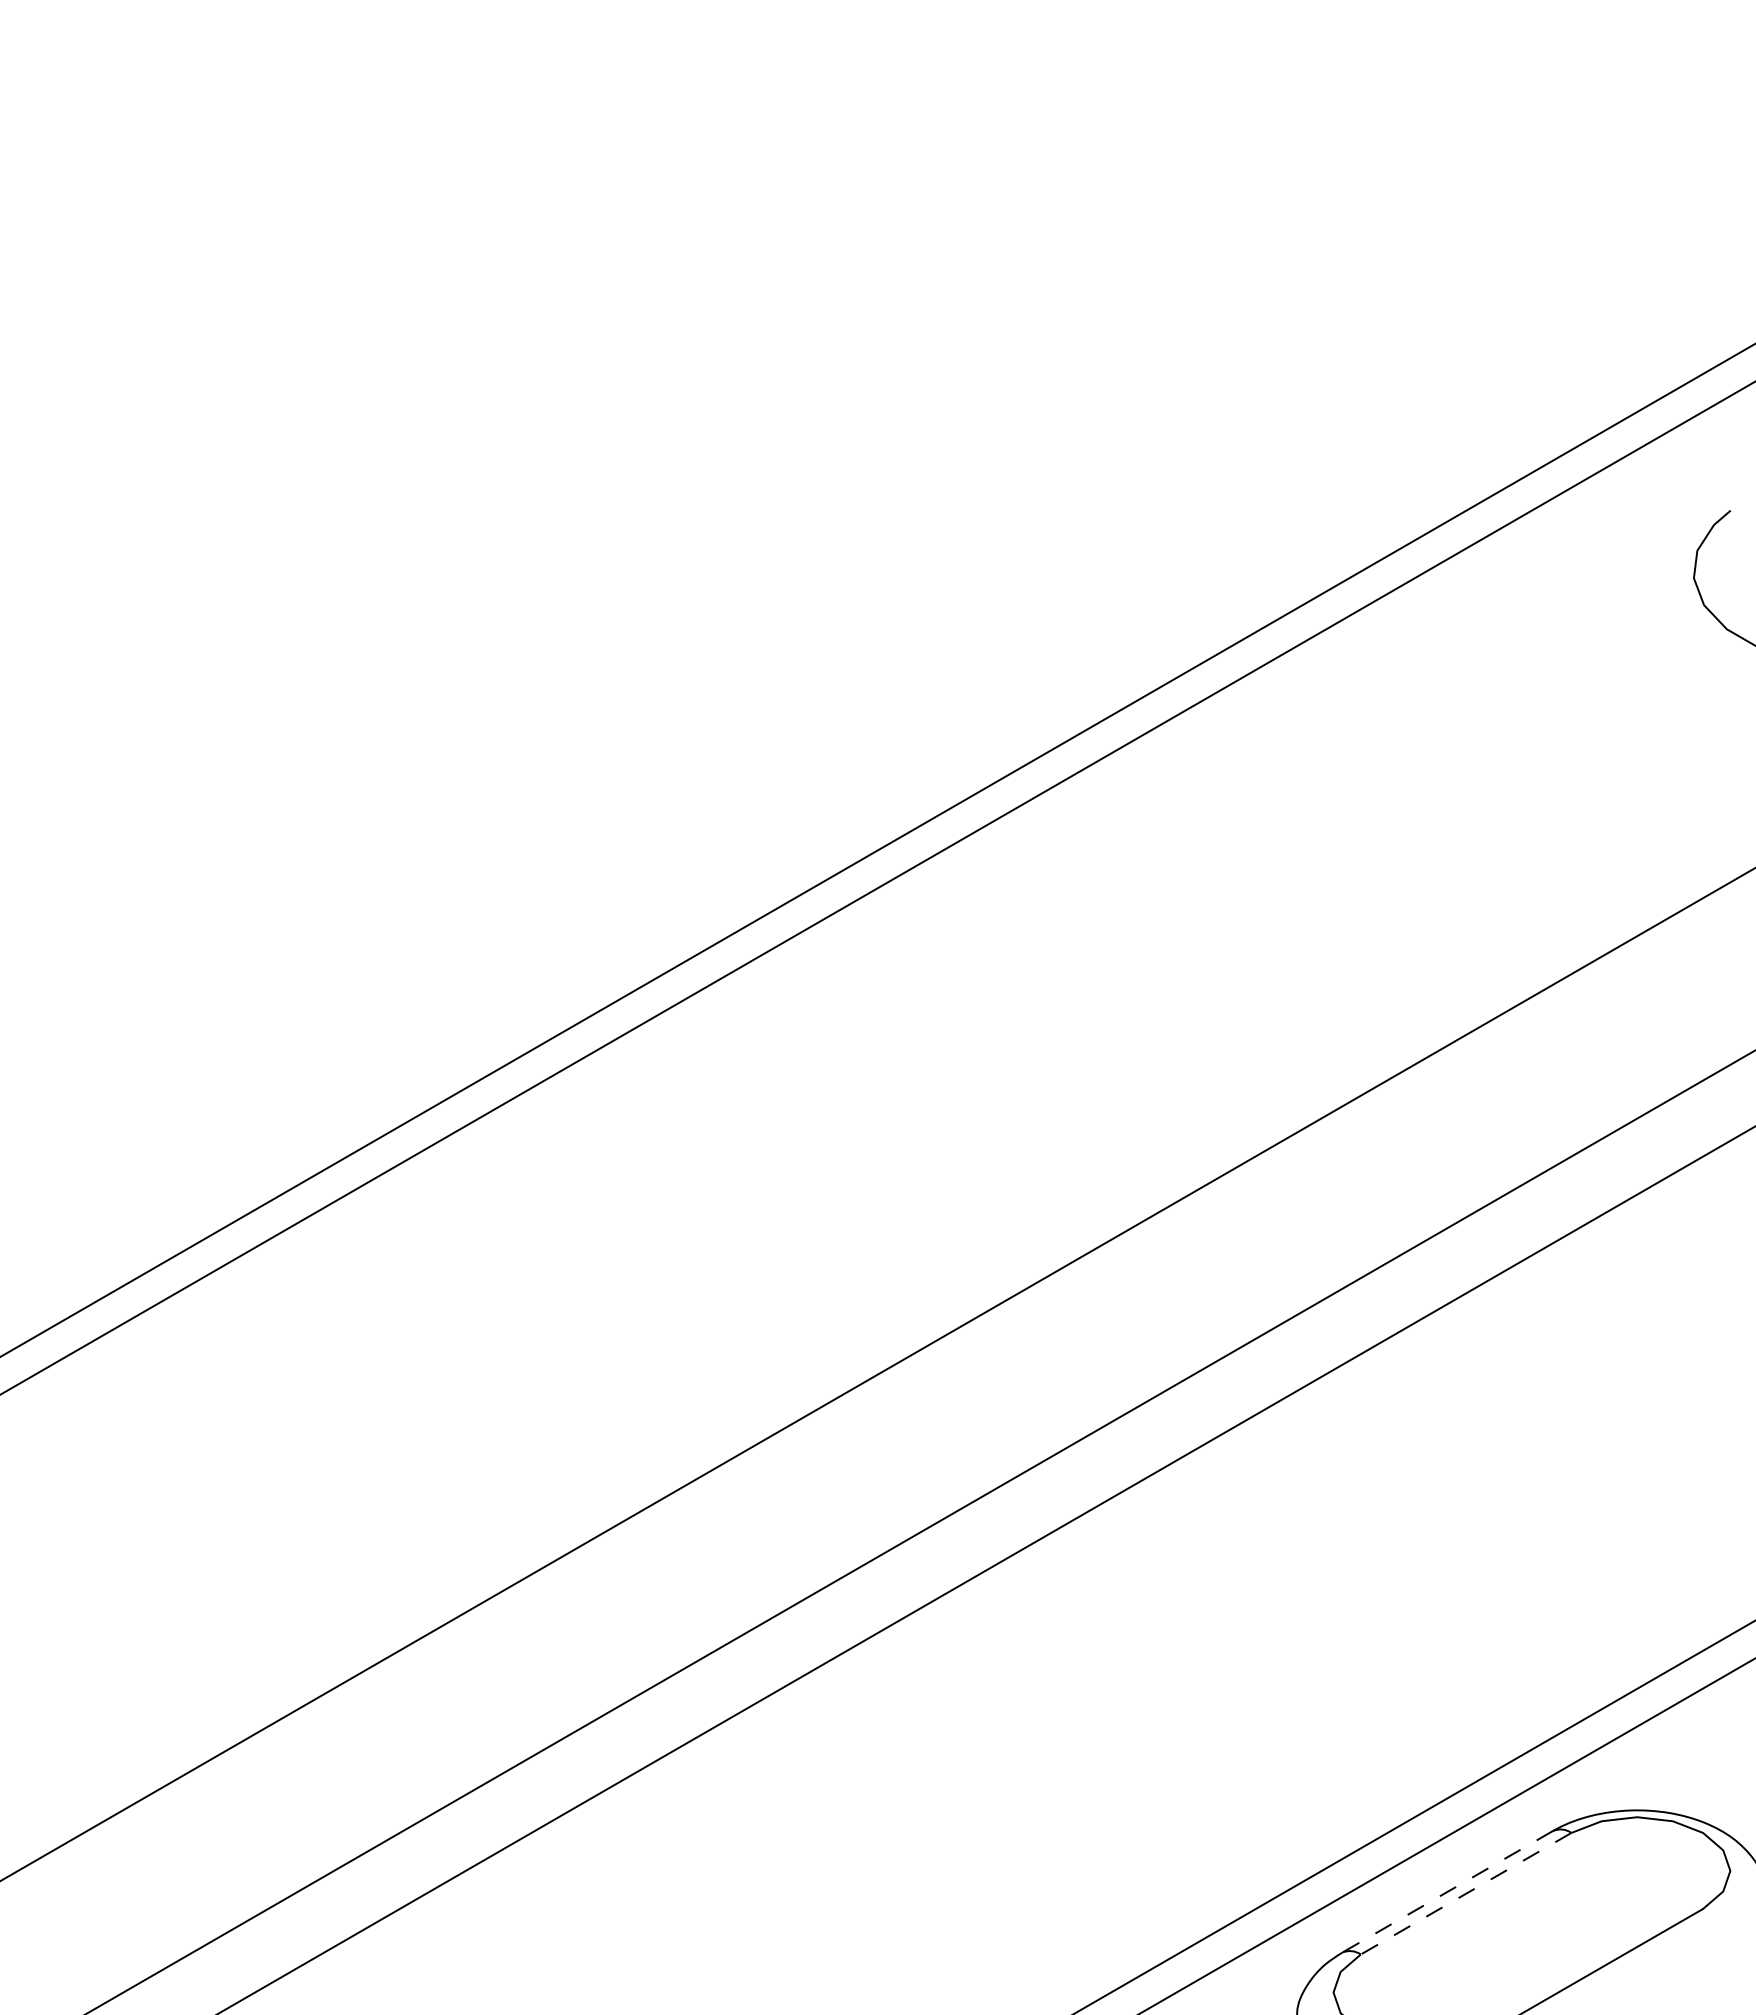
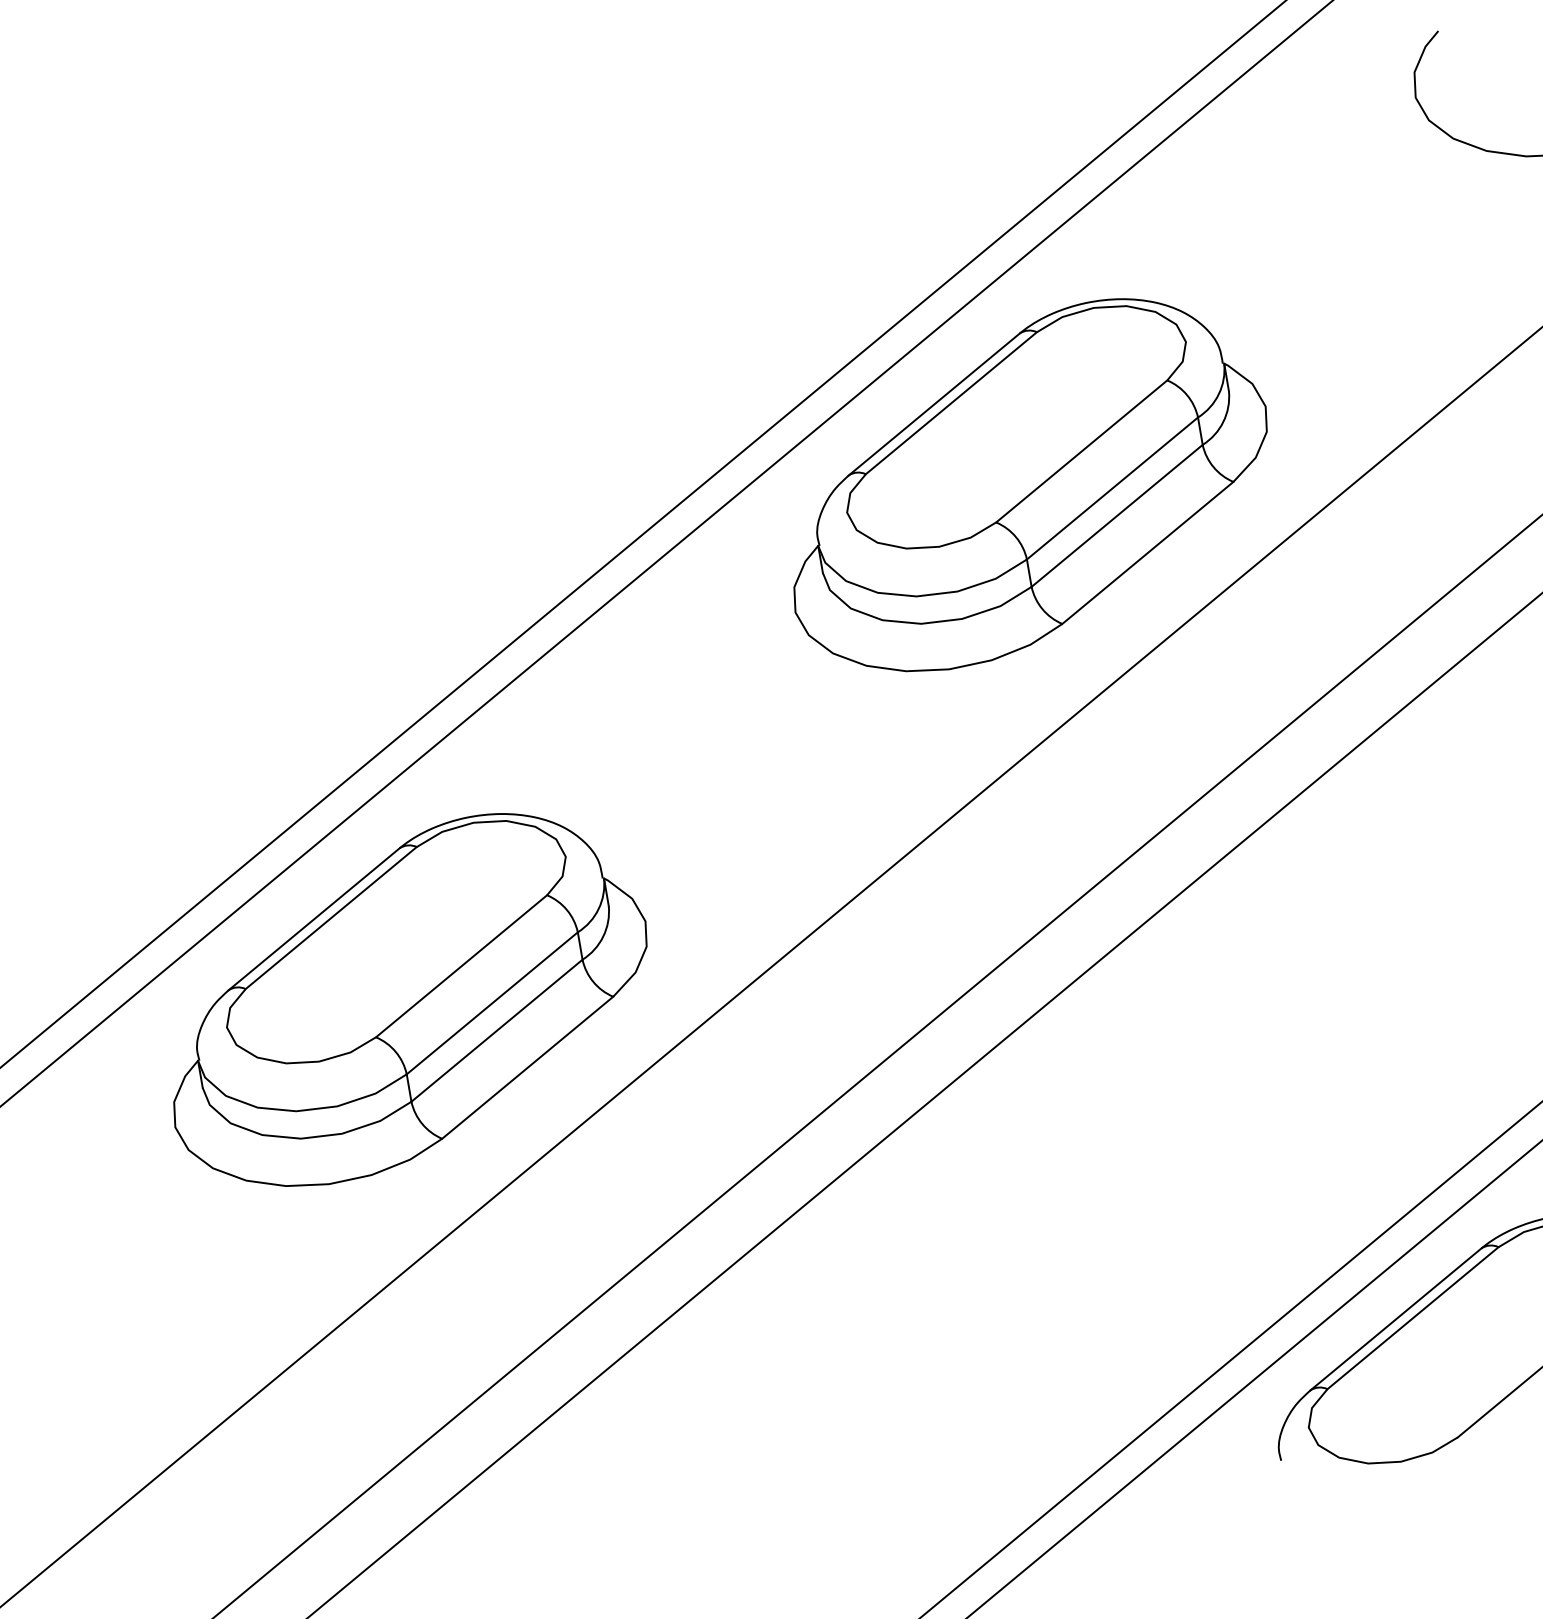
part: (1202, 923) -> (1026, 484), added
part: (439, 1364) -> (406, 999), added
line: (1447, 1891) -> (1395, 1319), dashed -> solid
line: (1466, 1893) -> (1413, 1317), dashed -> solid

